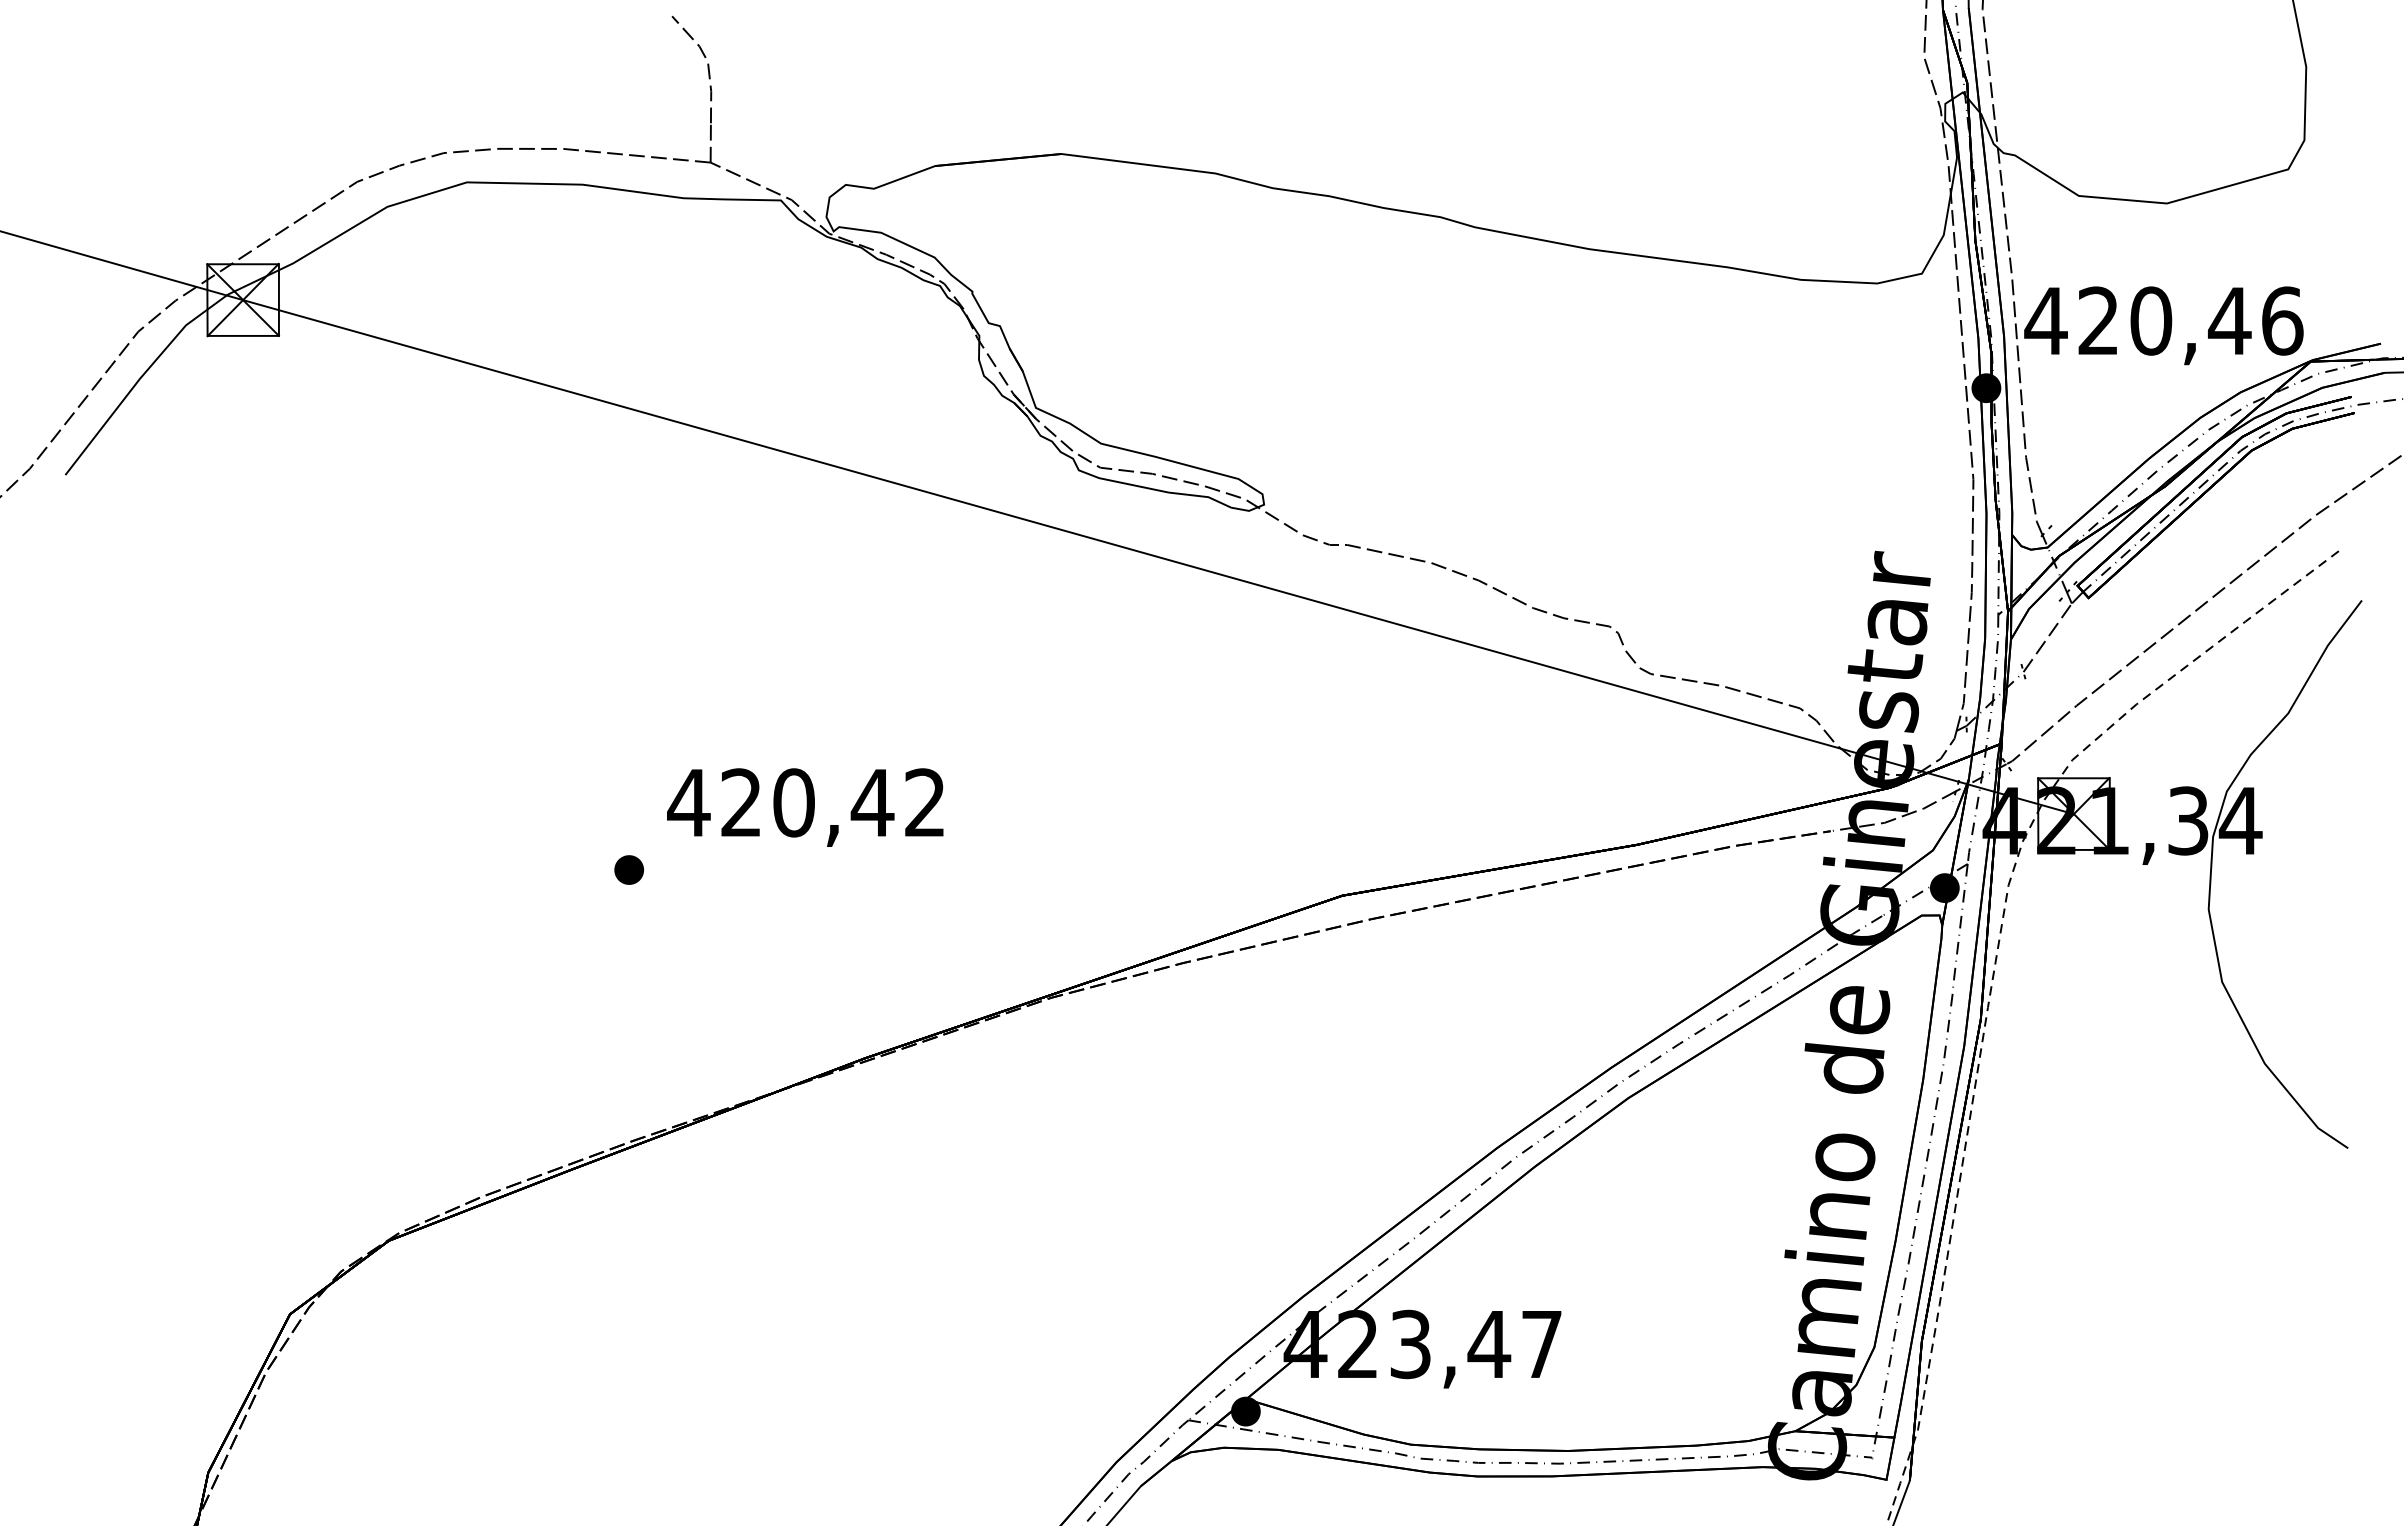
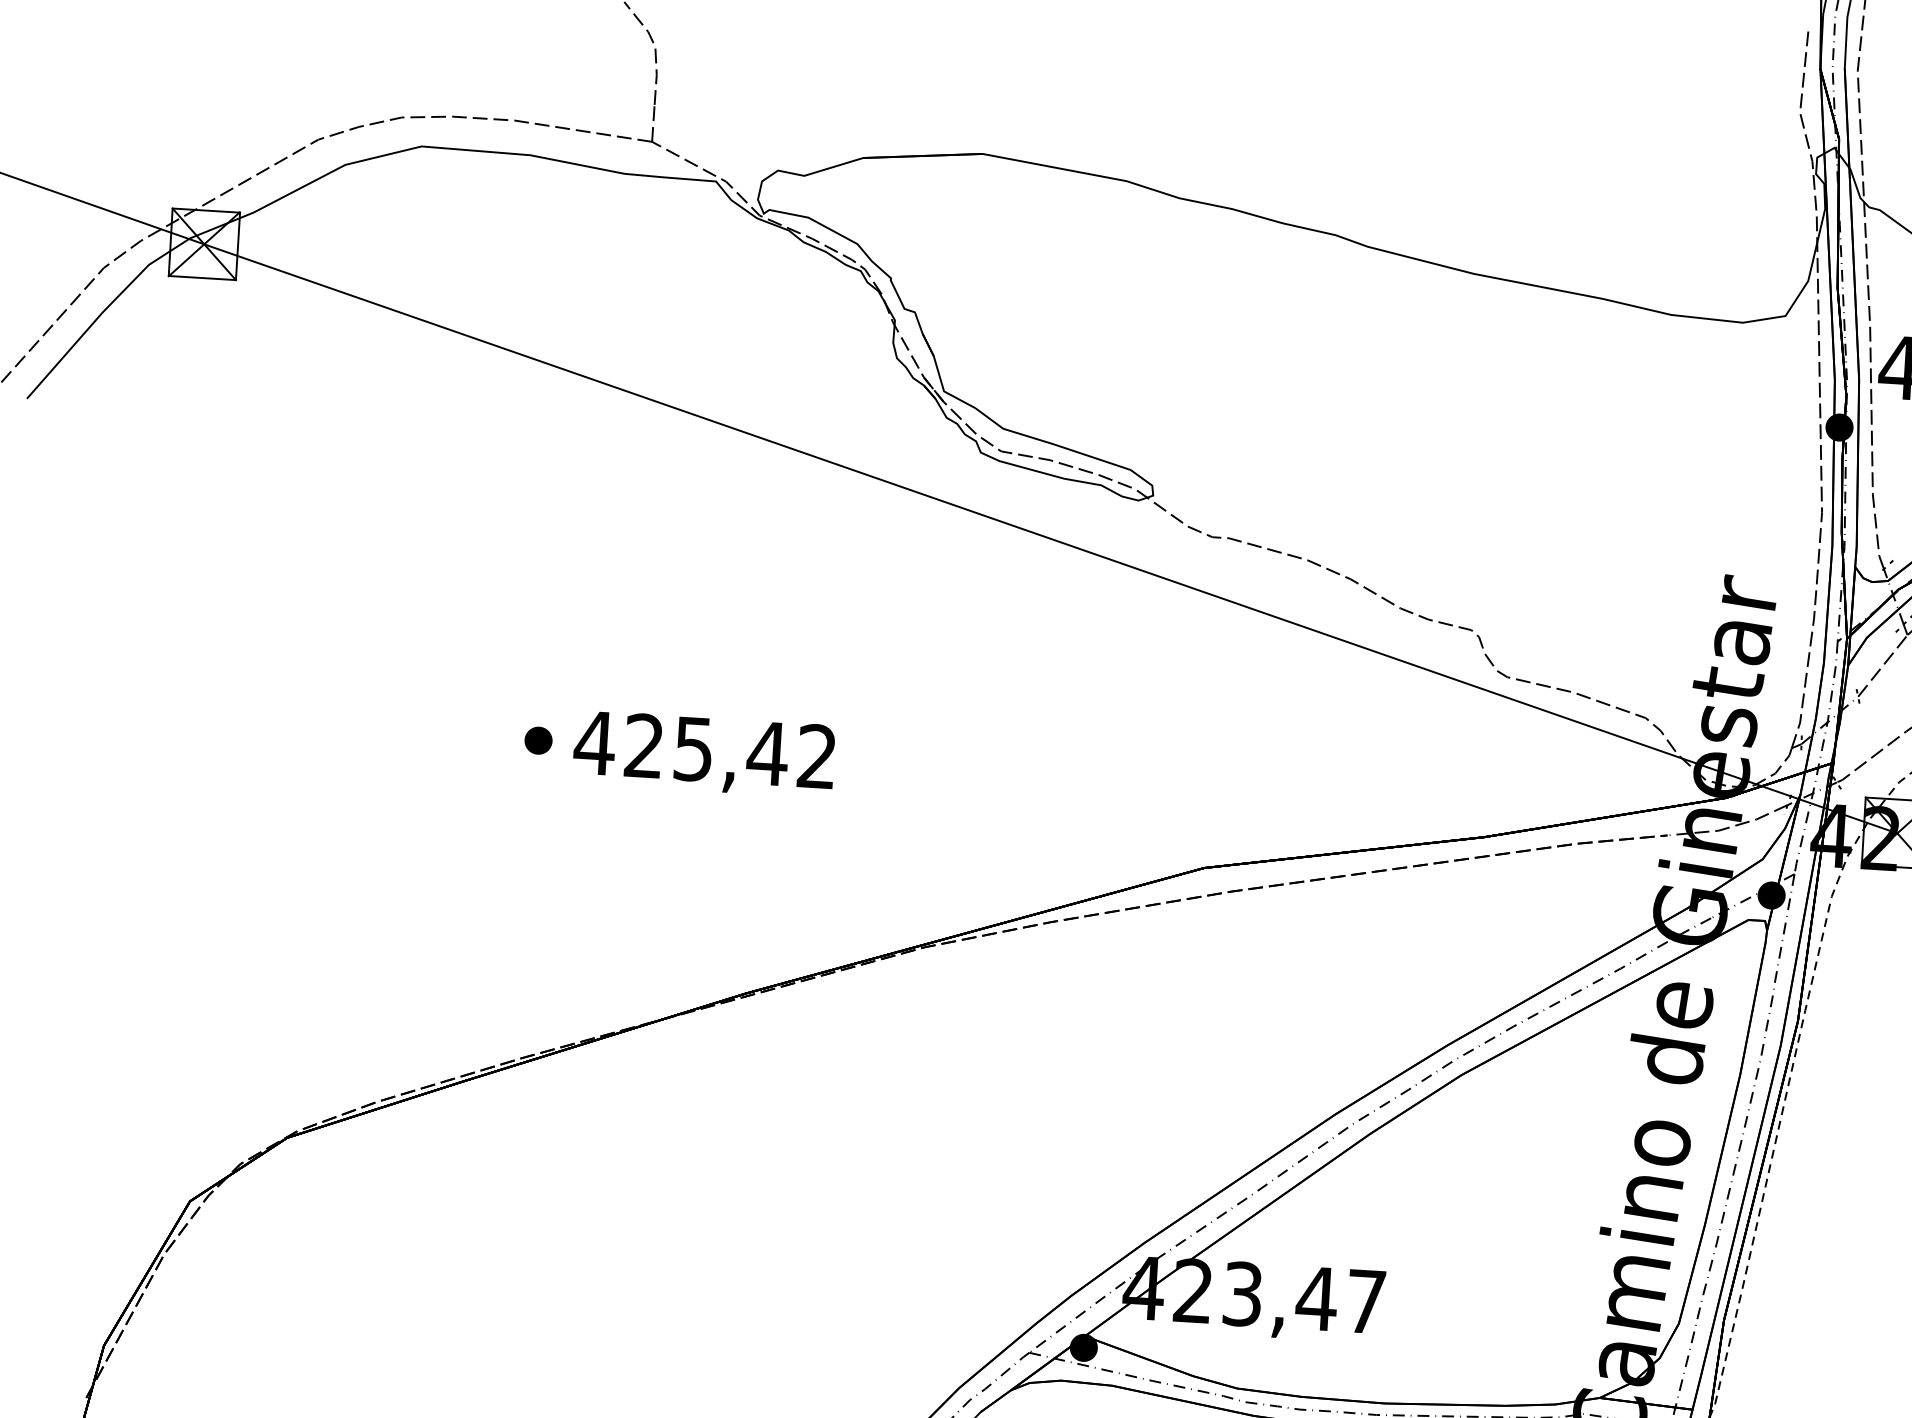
text: (793, 802) -> (693, 748), 420,42 -> 425,42
part: (628, 869) -> (537, 740), moved

